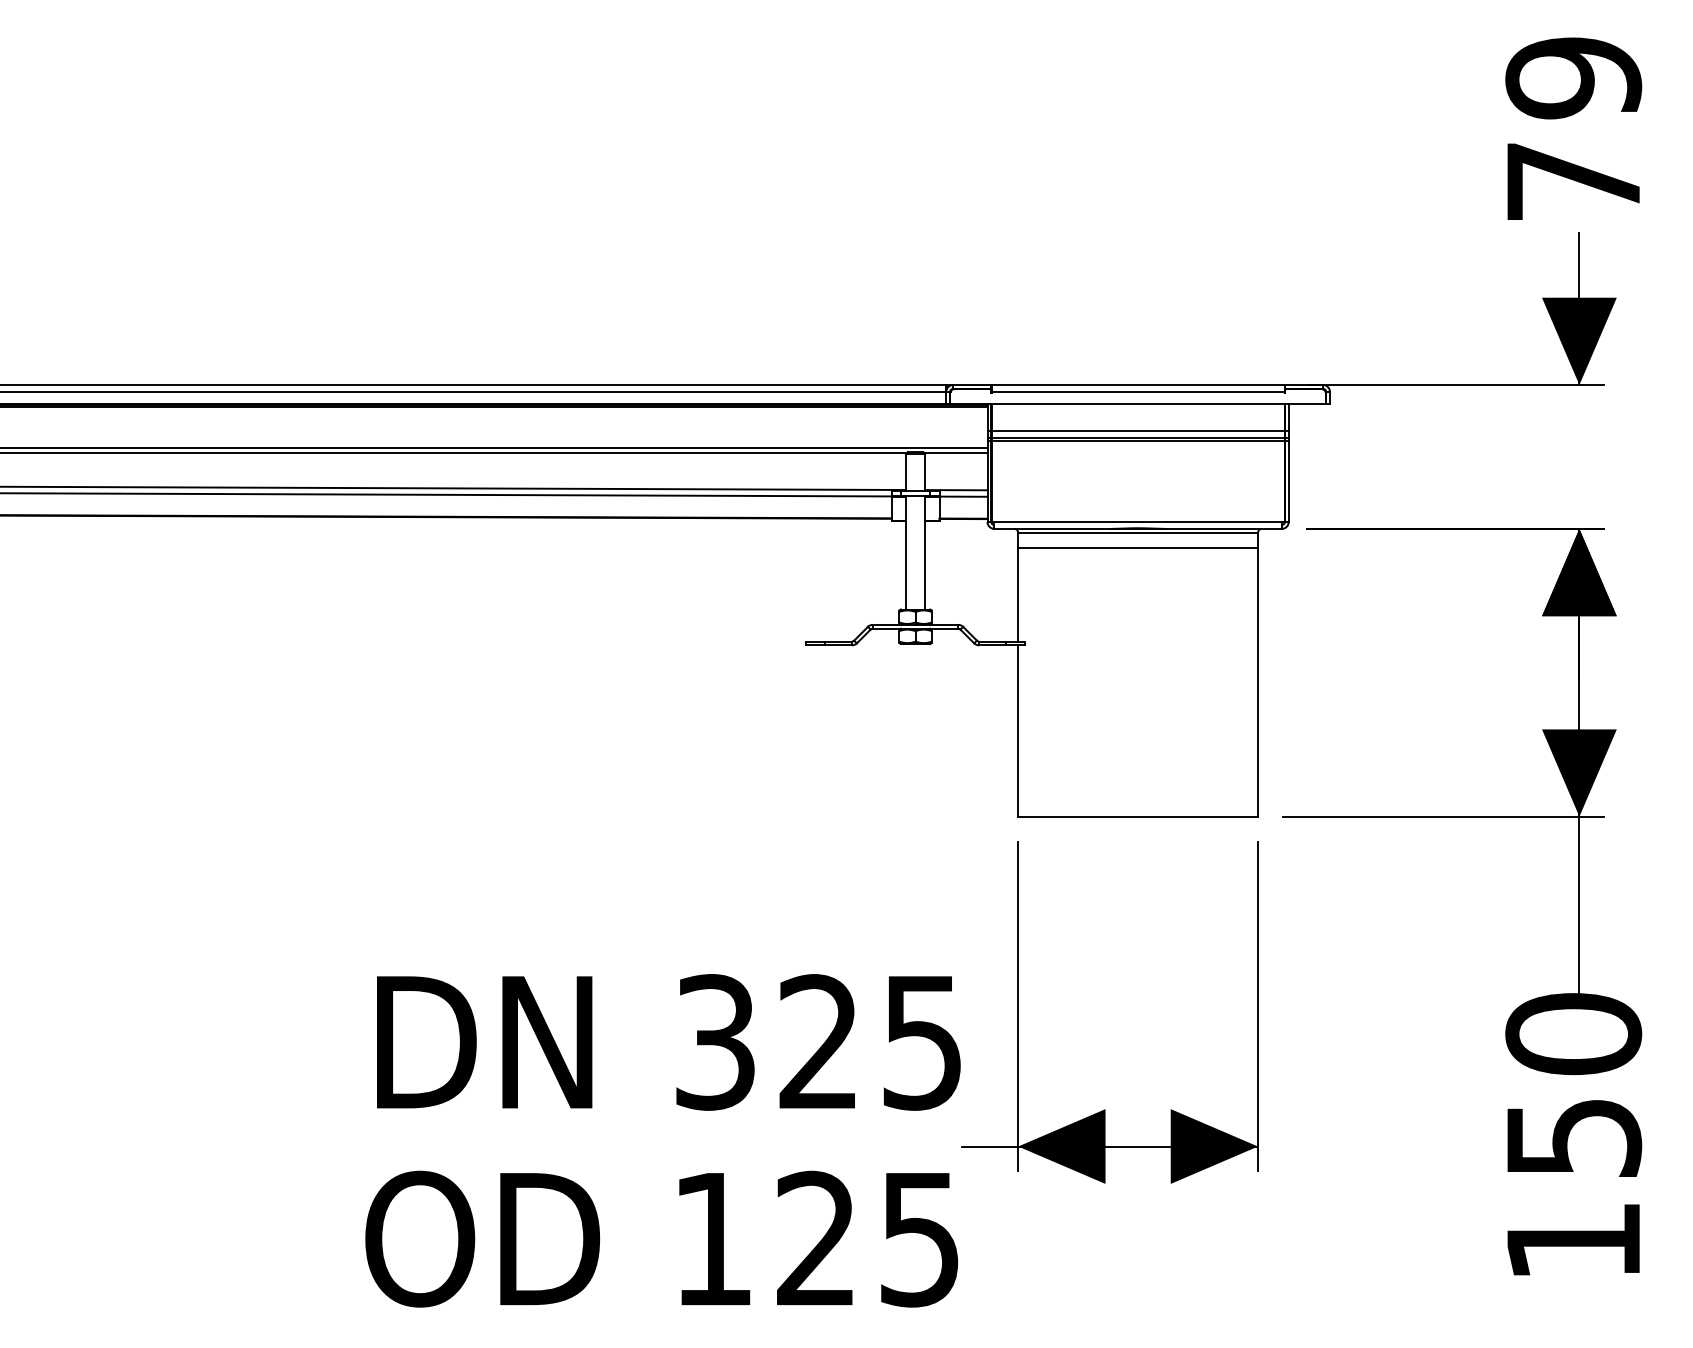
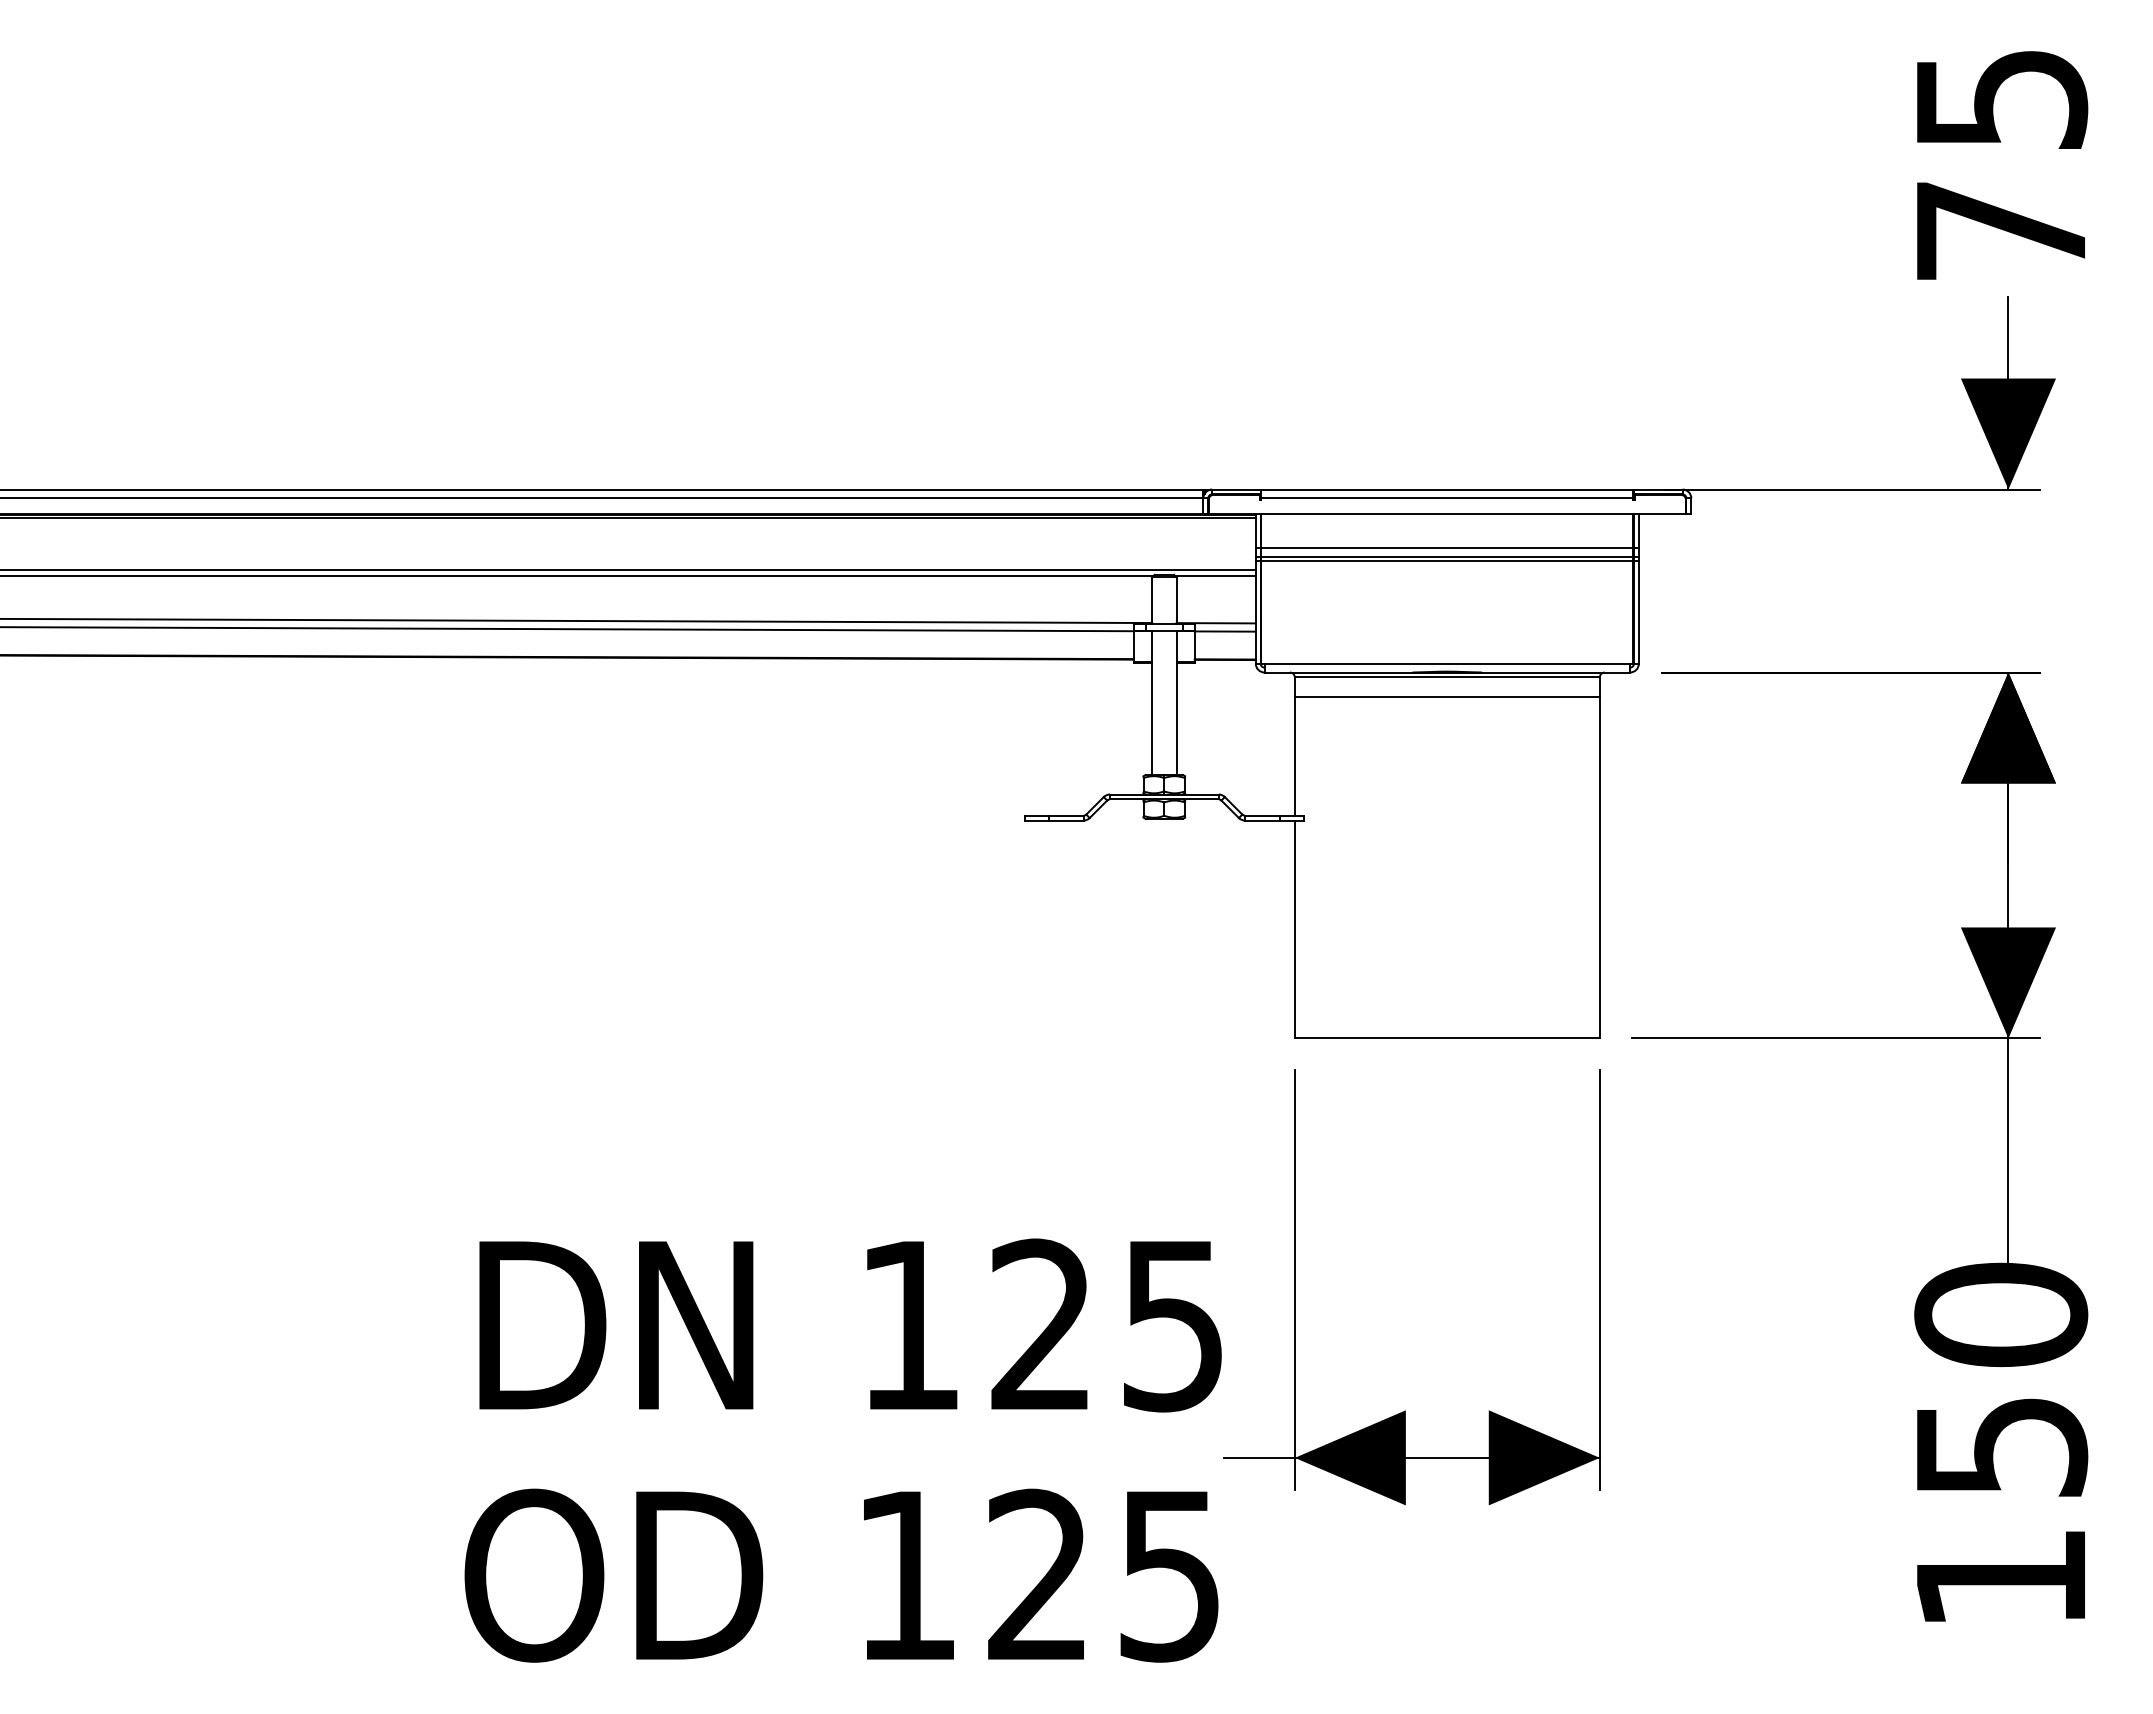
text: (1573, 78) -> (2000, 99), 79 -> 75
text: (715, 1042) -> (909, 1325), 325 -> 125

